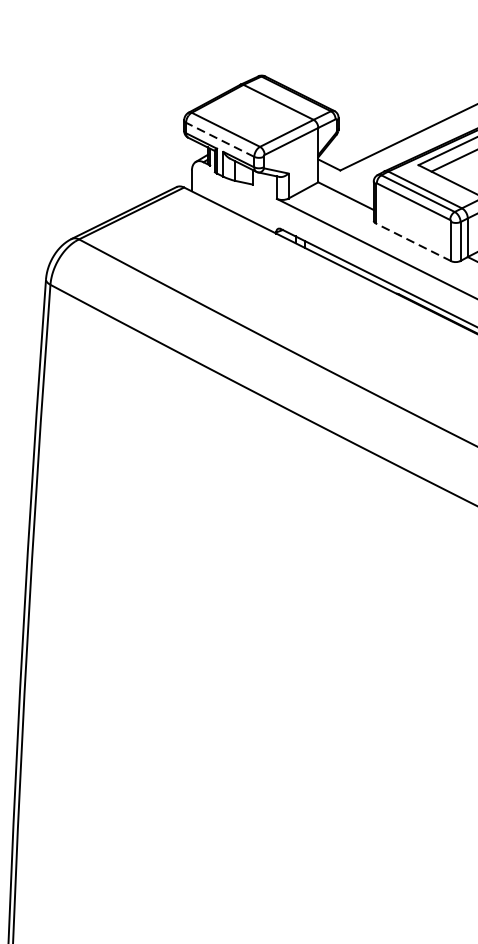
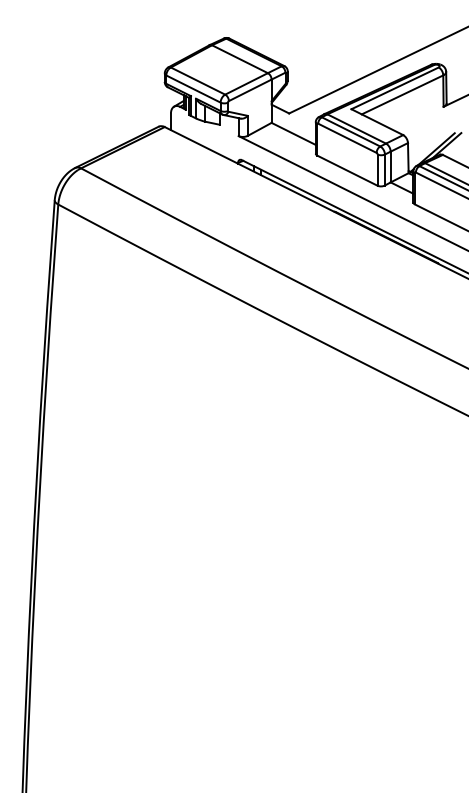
line: (220, 139) -> (193, 88), dashed -> solid
line: (413, 242) -> (347, 170), dashed -> solid

